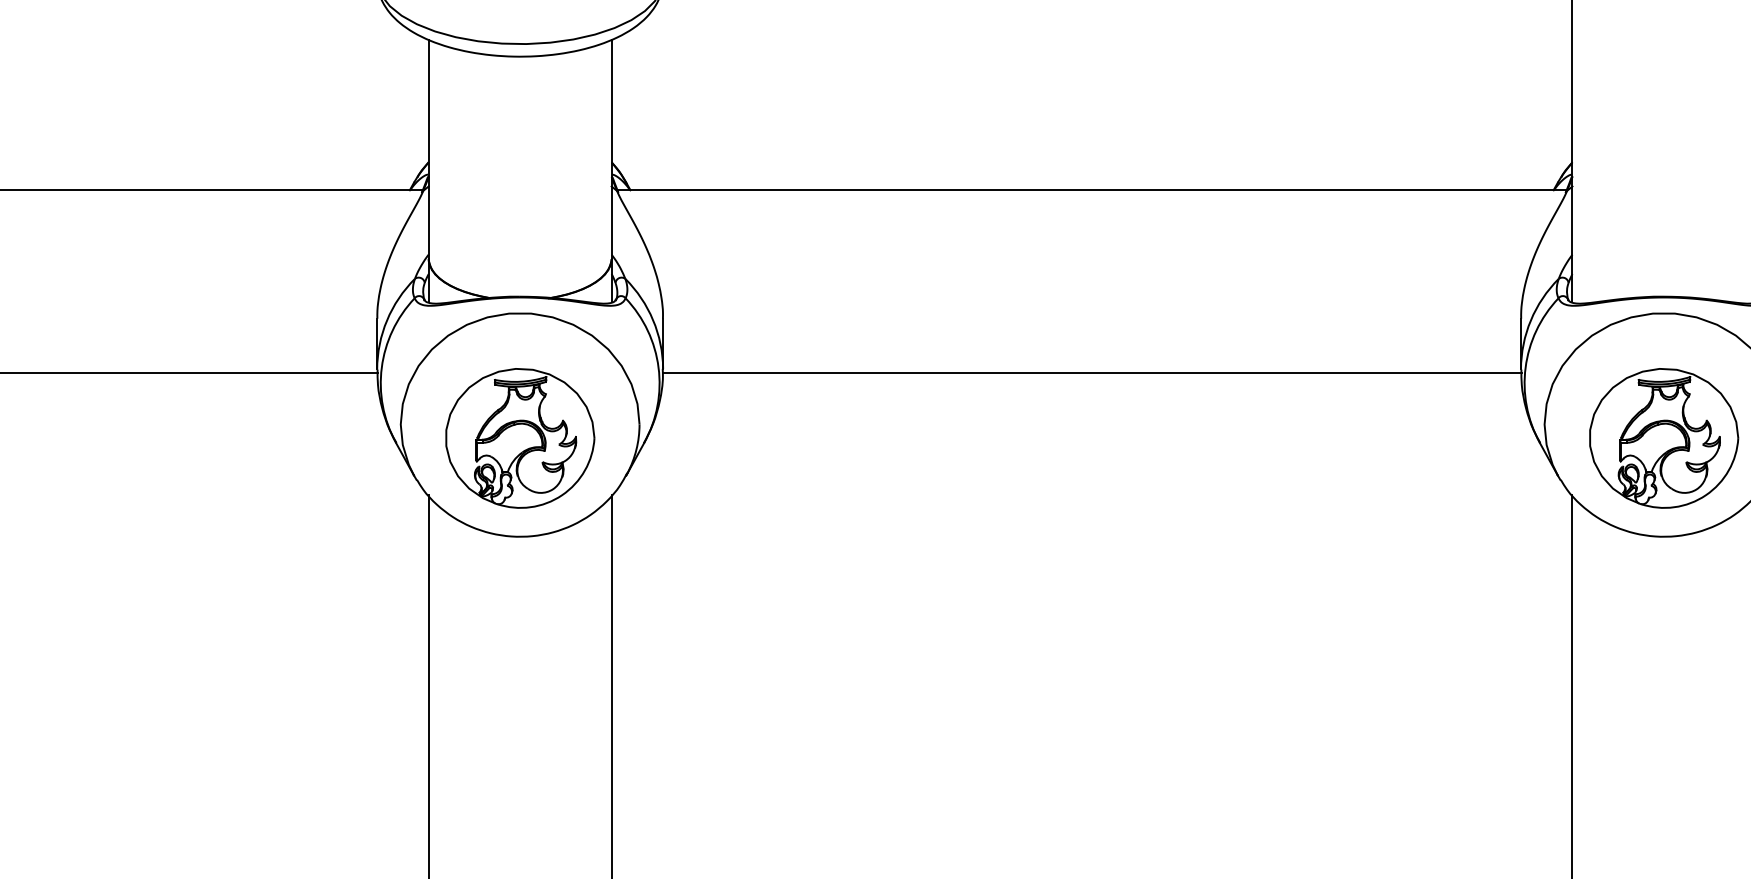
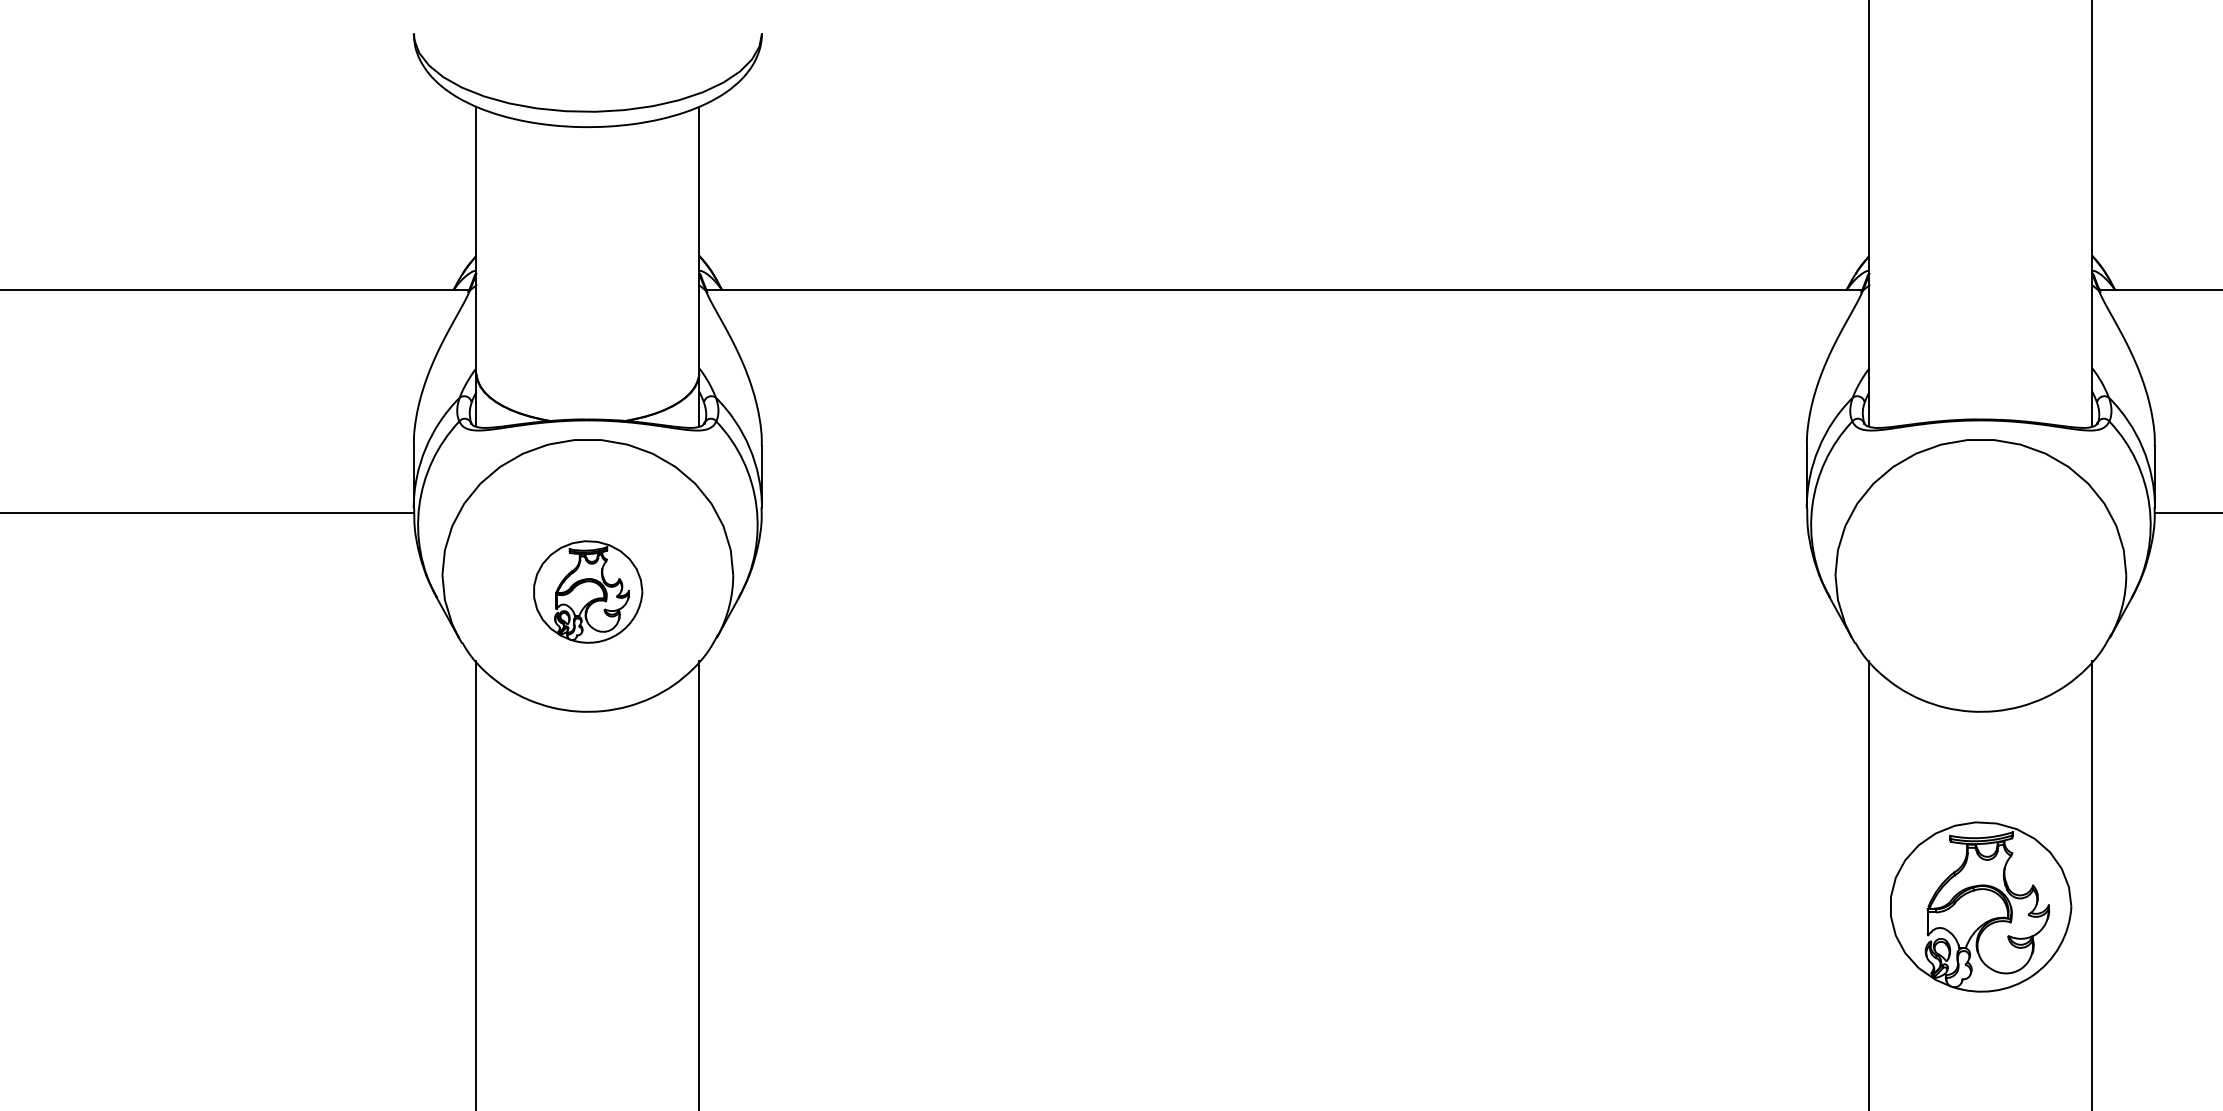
line: (1092, 373) -> (1284, 512), removed
part: (520, 437) -> (588, 591), size x0.6
part: (1664, 437) -> (1981, 906), moved

